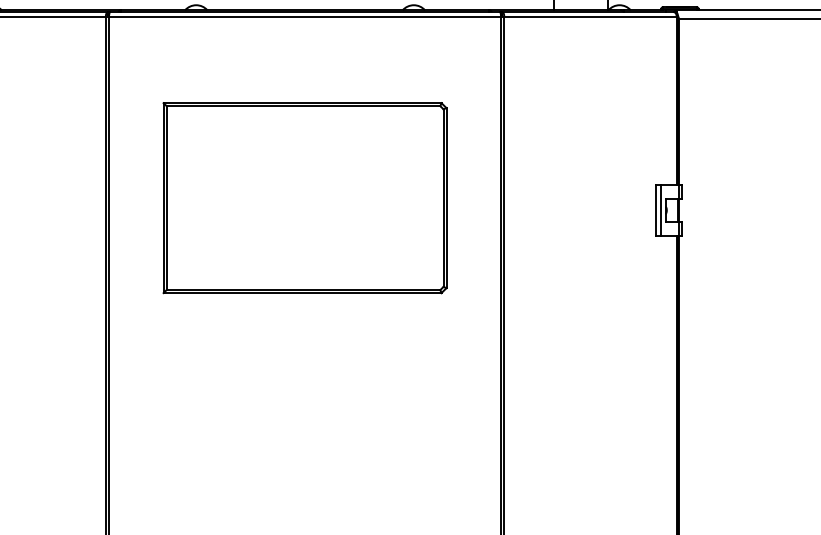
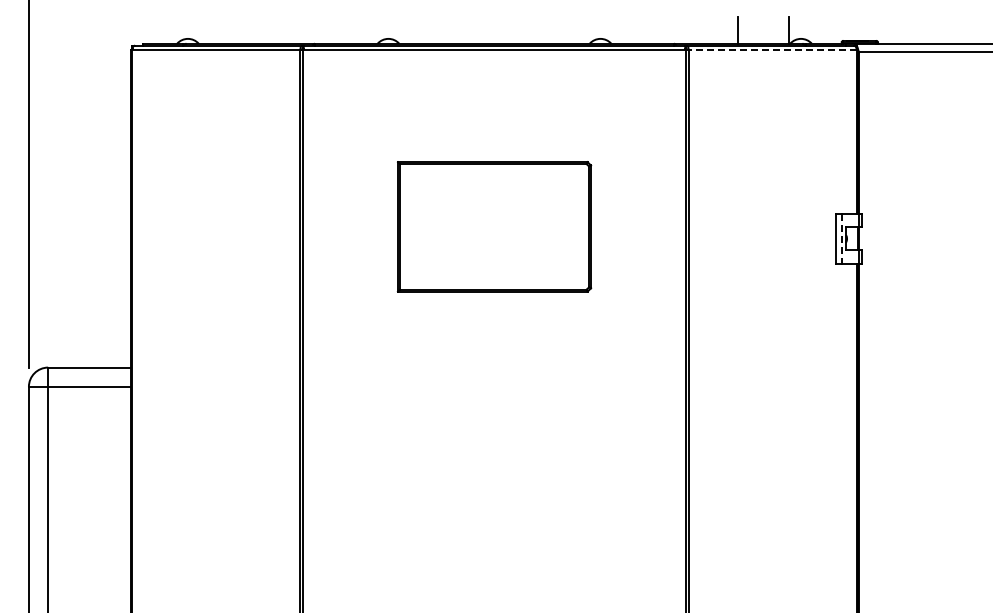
line: (590, 17) -> (772, 50), solid -> dashed
part: (305, 197) -> (494, 226), size x0.7
line: (661, 211) -> (841, 239), solid -> dashed

